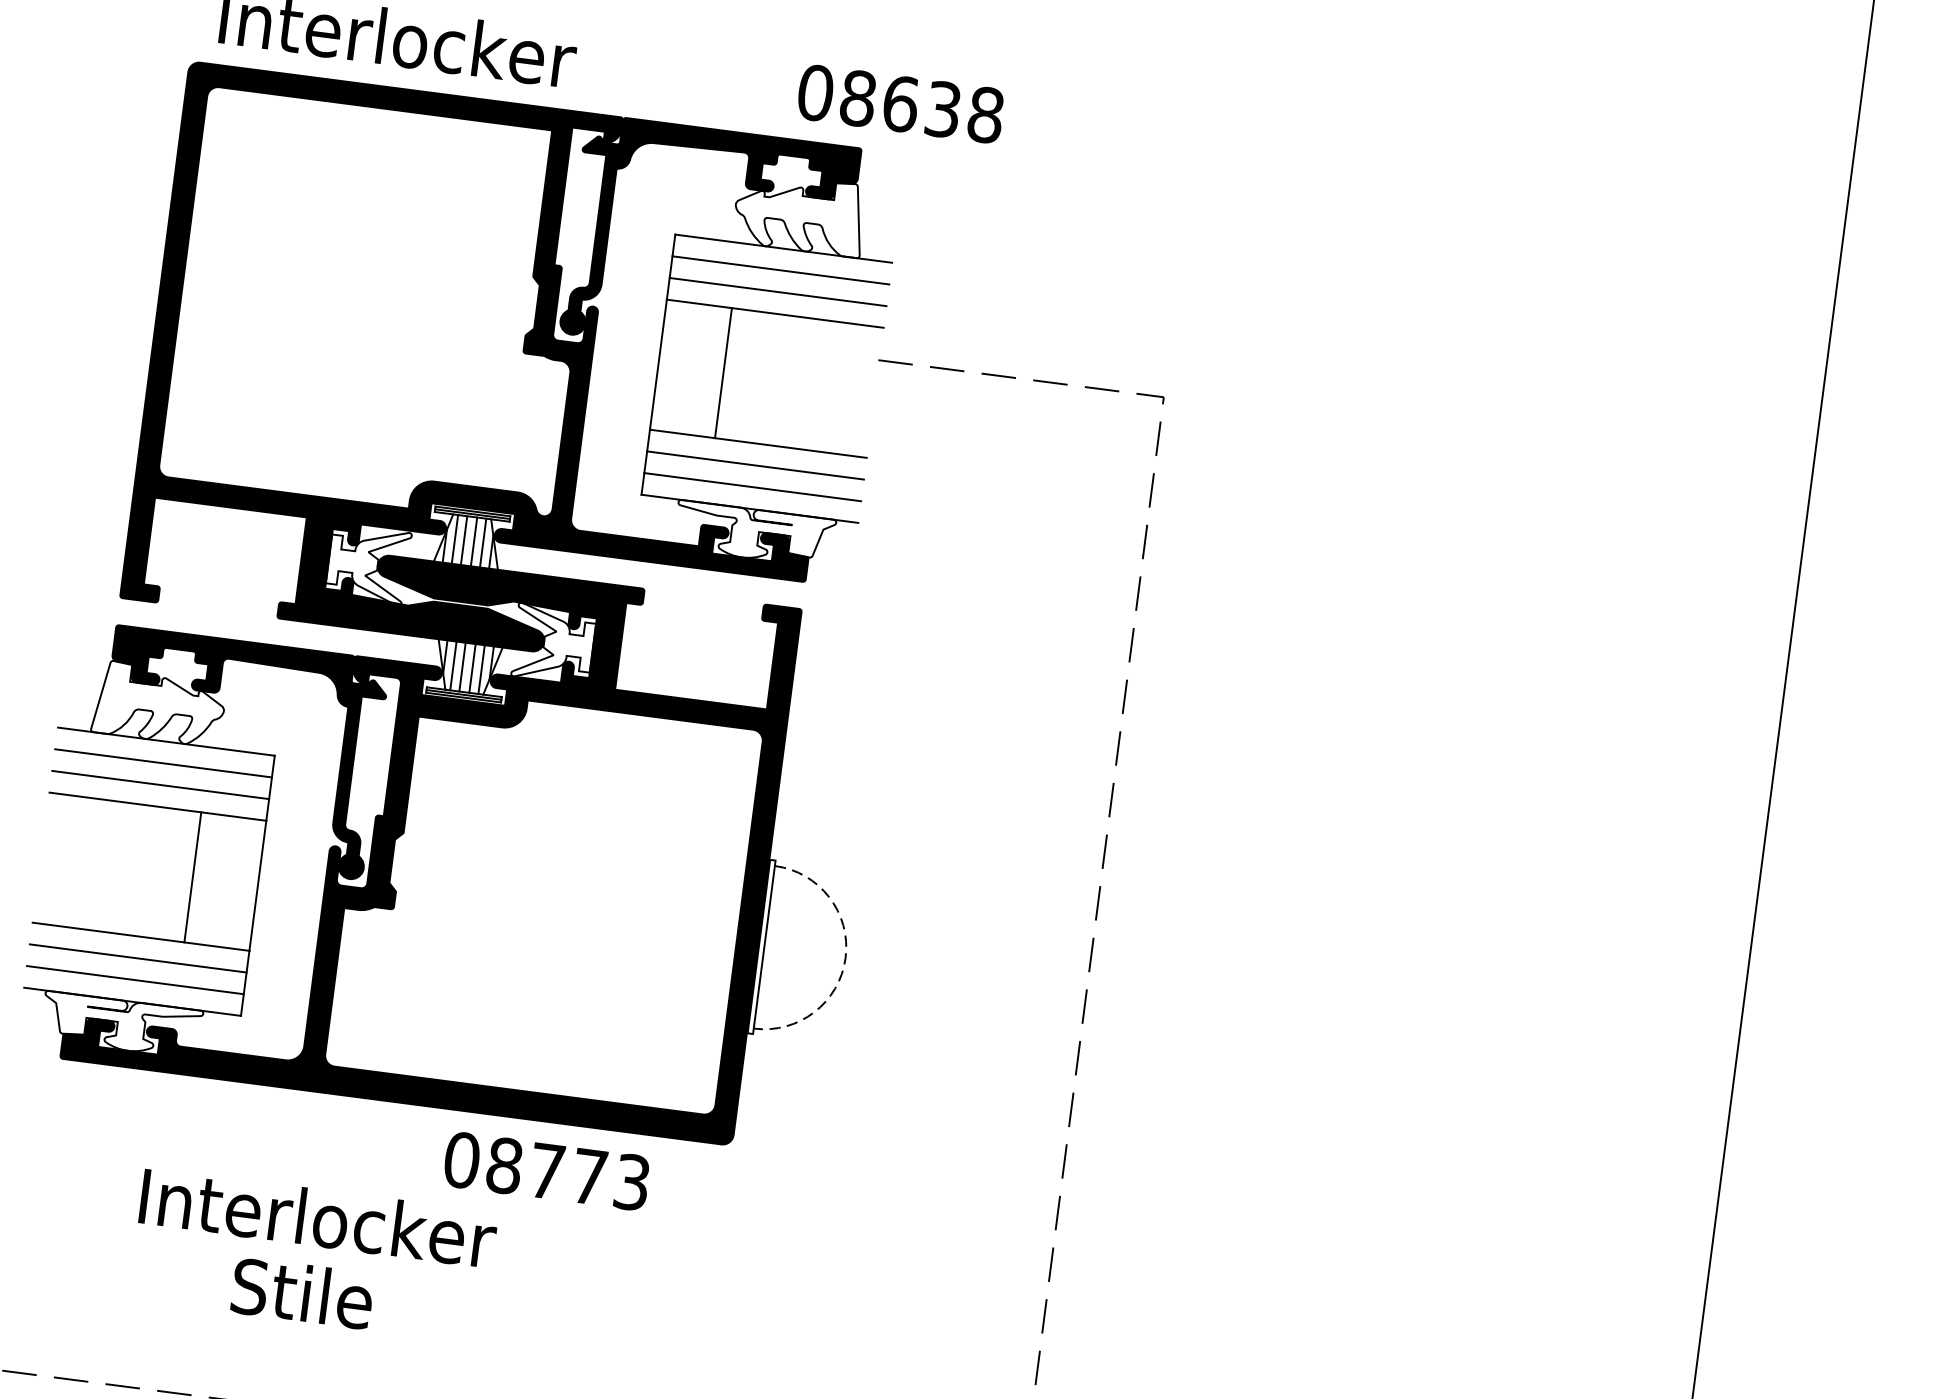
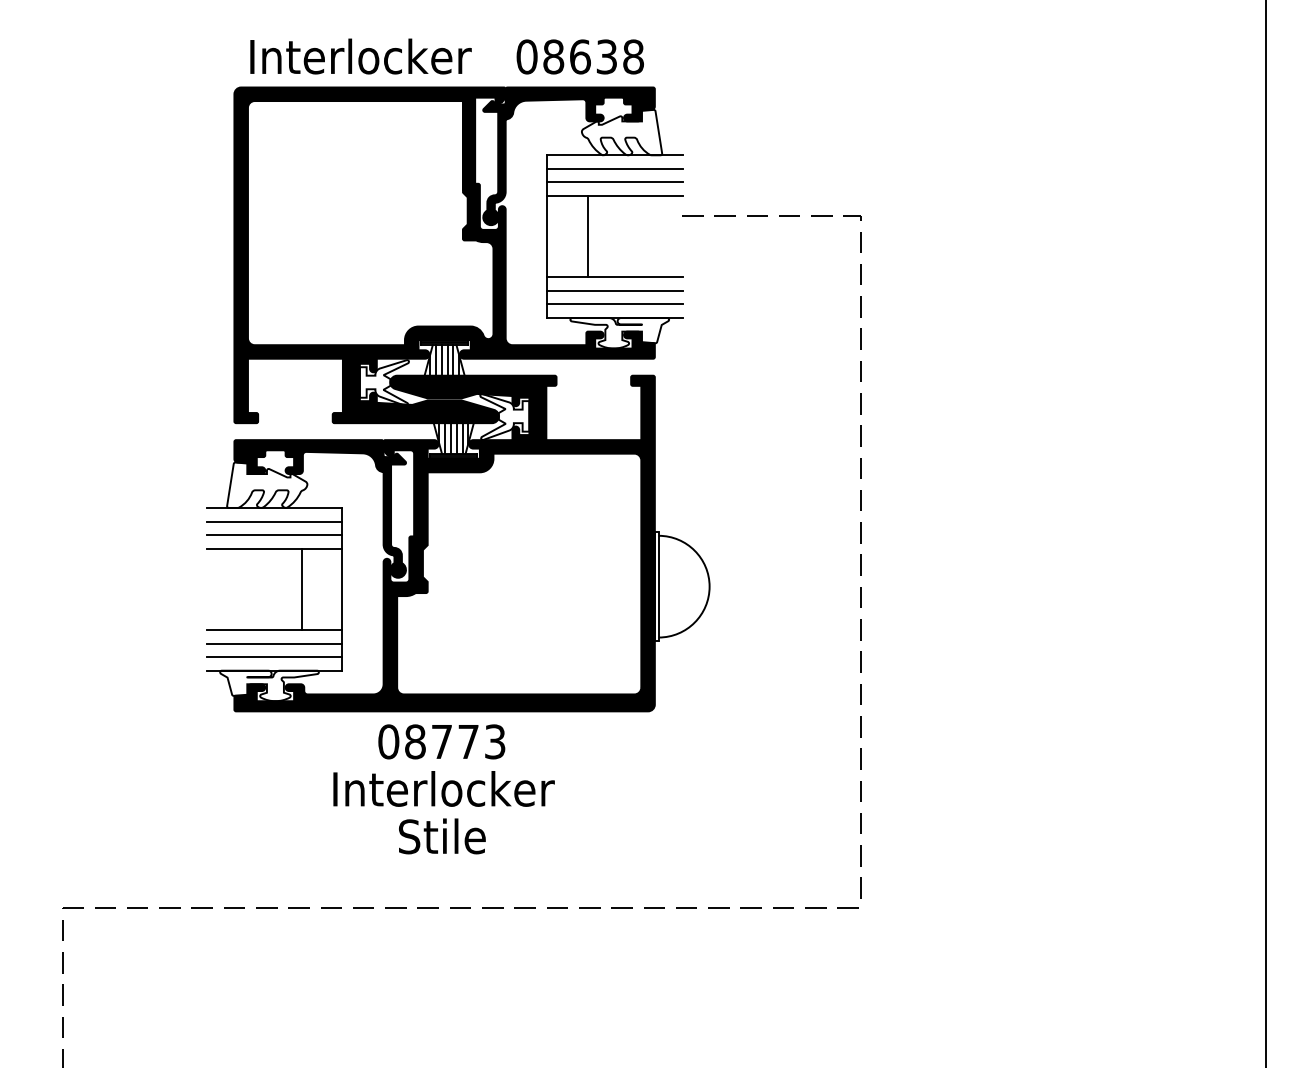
text: (899, 103) -> (579, 56), moved
line: (845, 957) -> (709, 586), dashed -> solid
text: (546, 1170) -> (441, 741), moved
text: (317, 1217) -> (443, 788), moved
text: (302, 1293) -> (442, 836), moved

